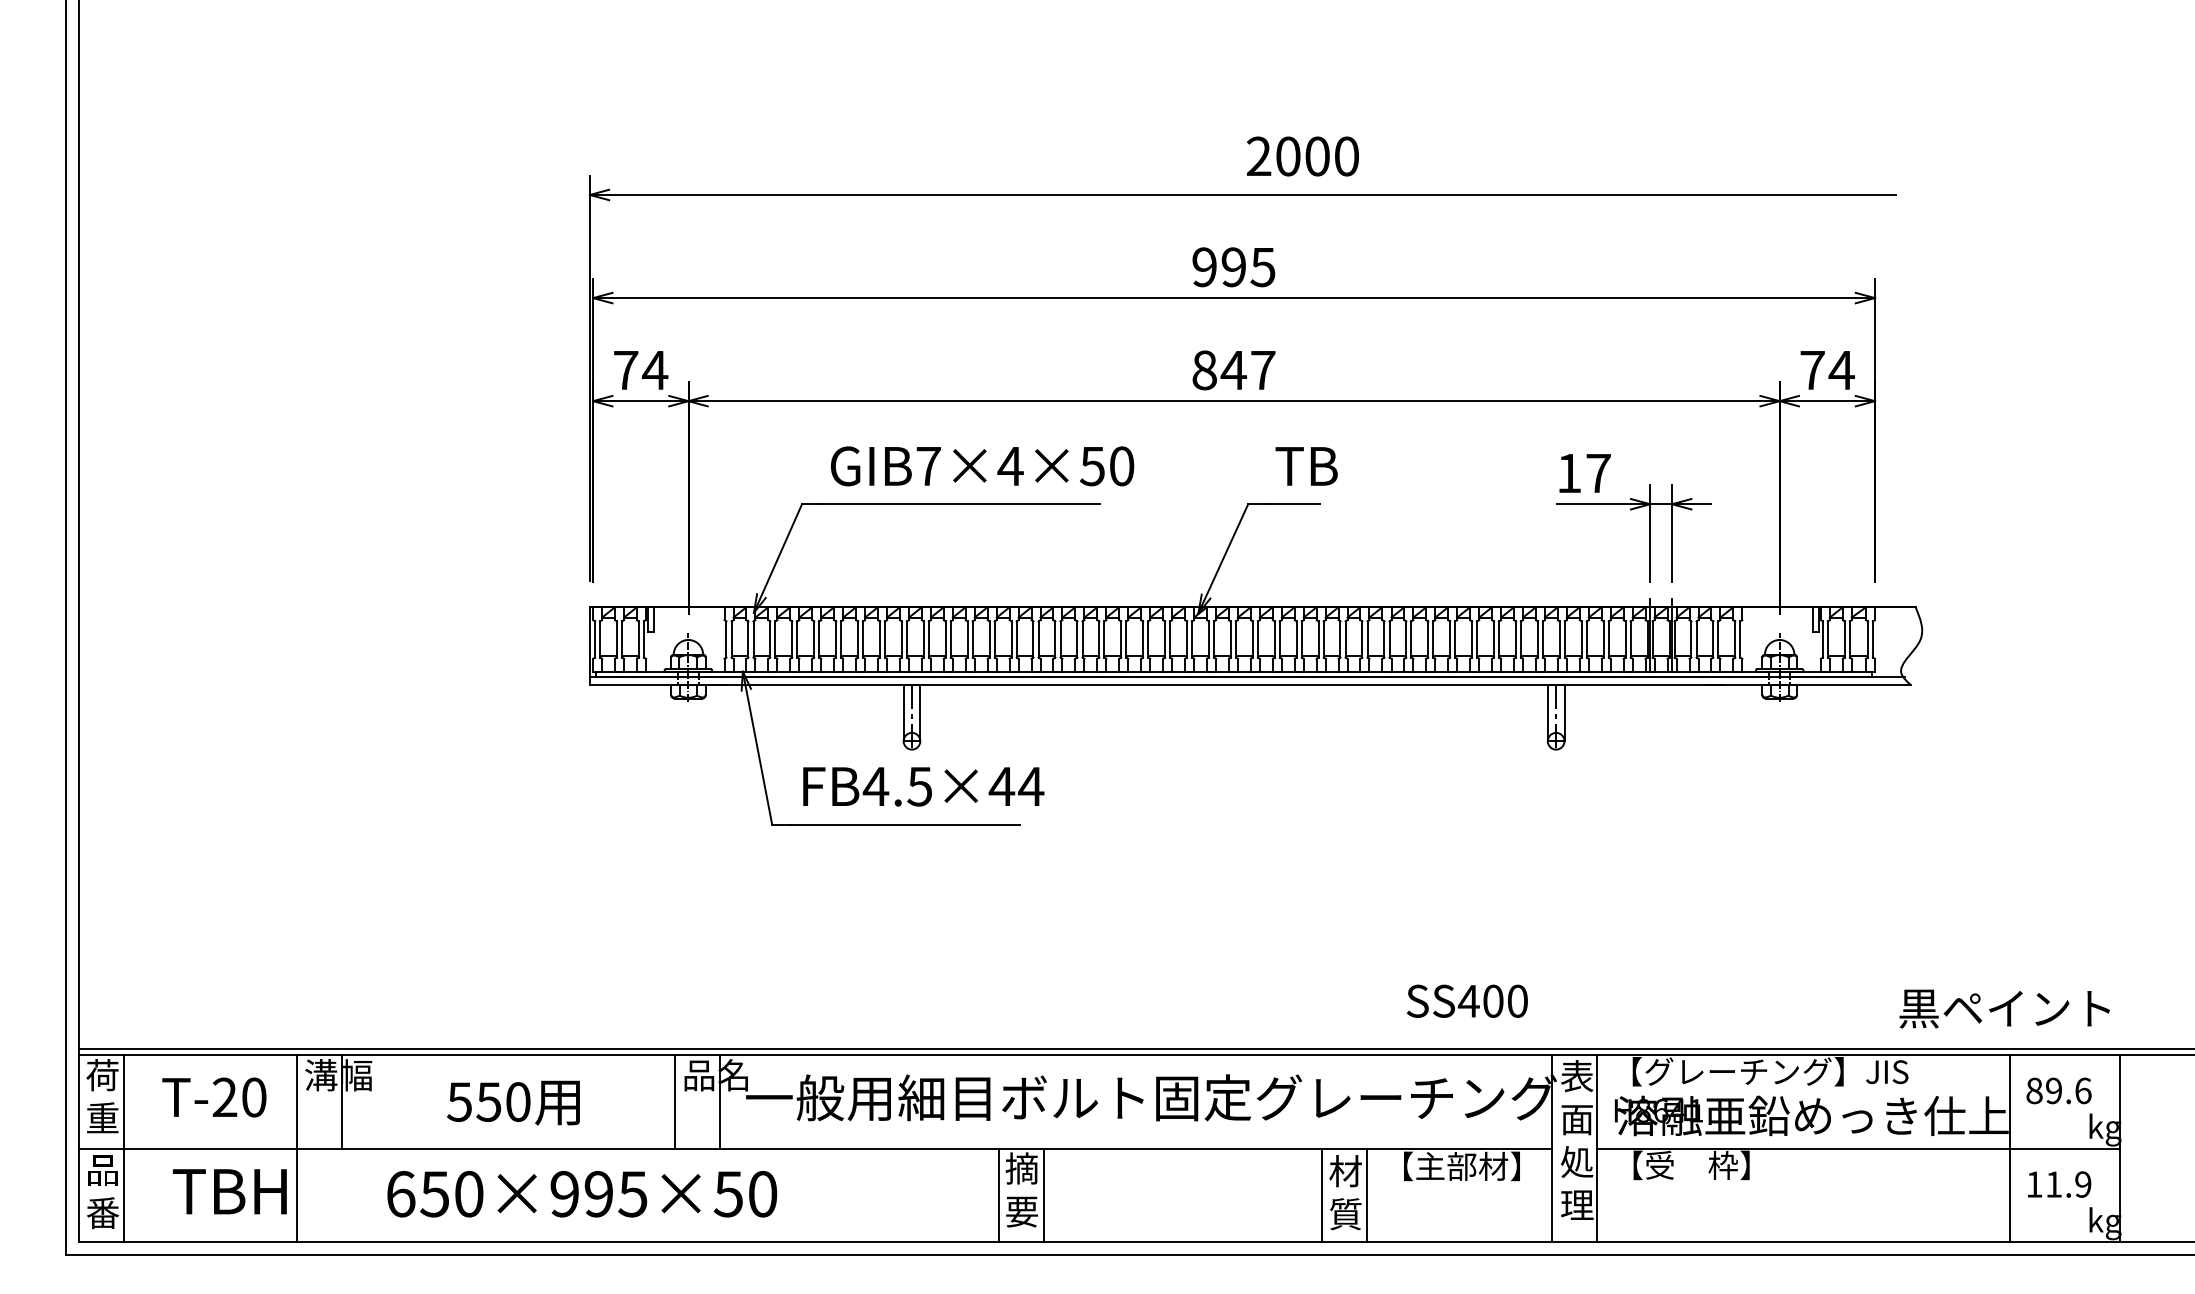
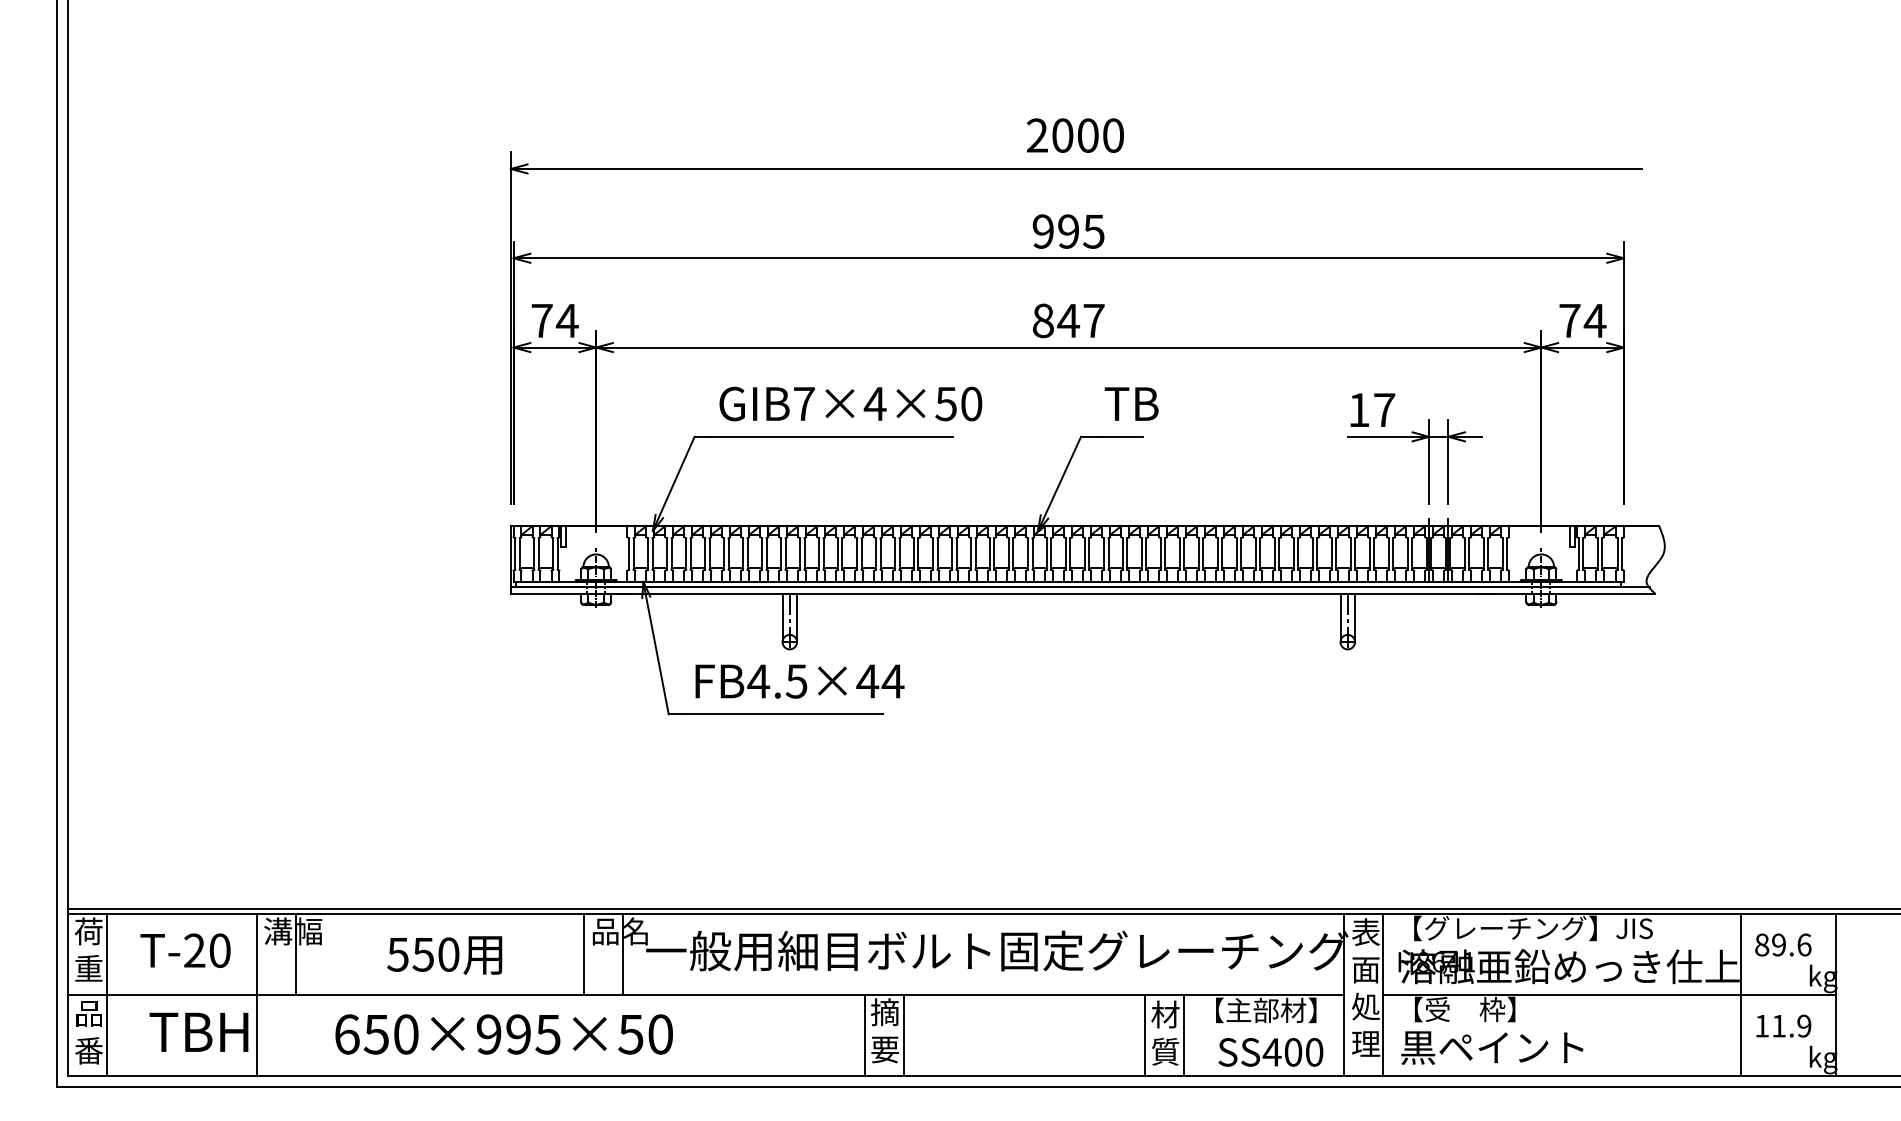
text: (1303, 156) -> (1075, 135), moved
text: (1466, 1001) -> (1270, 1052), moved
text: (2004, 1008) -> (1492, 1047), moved

